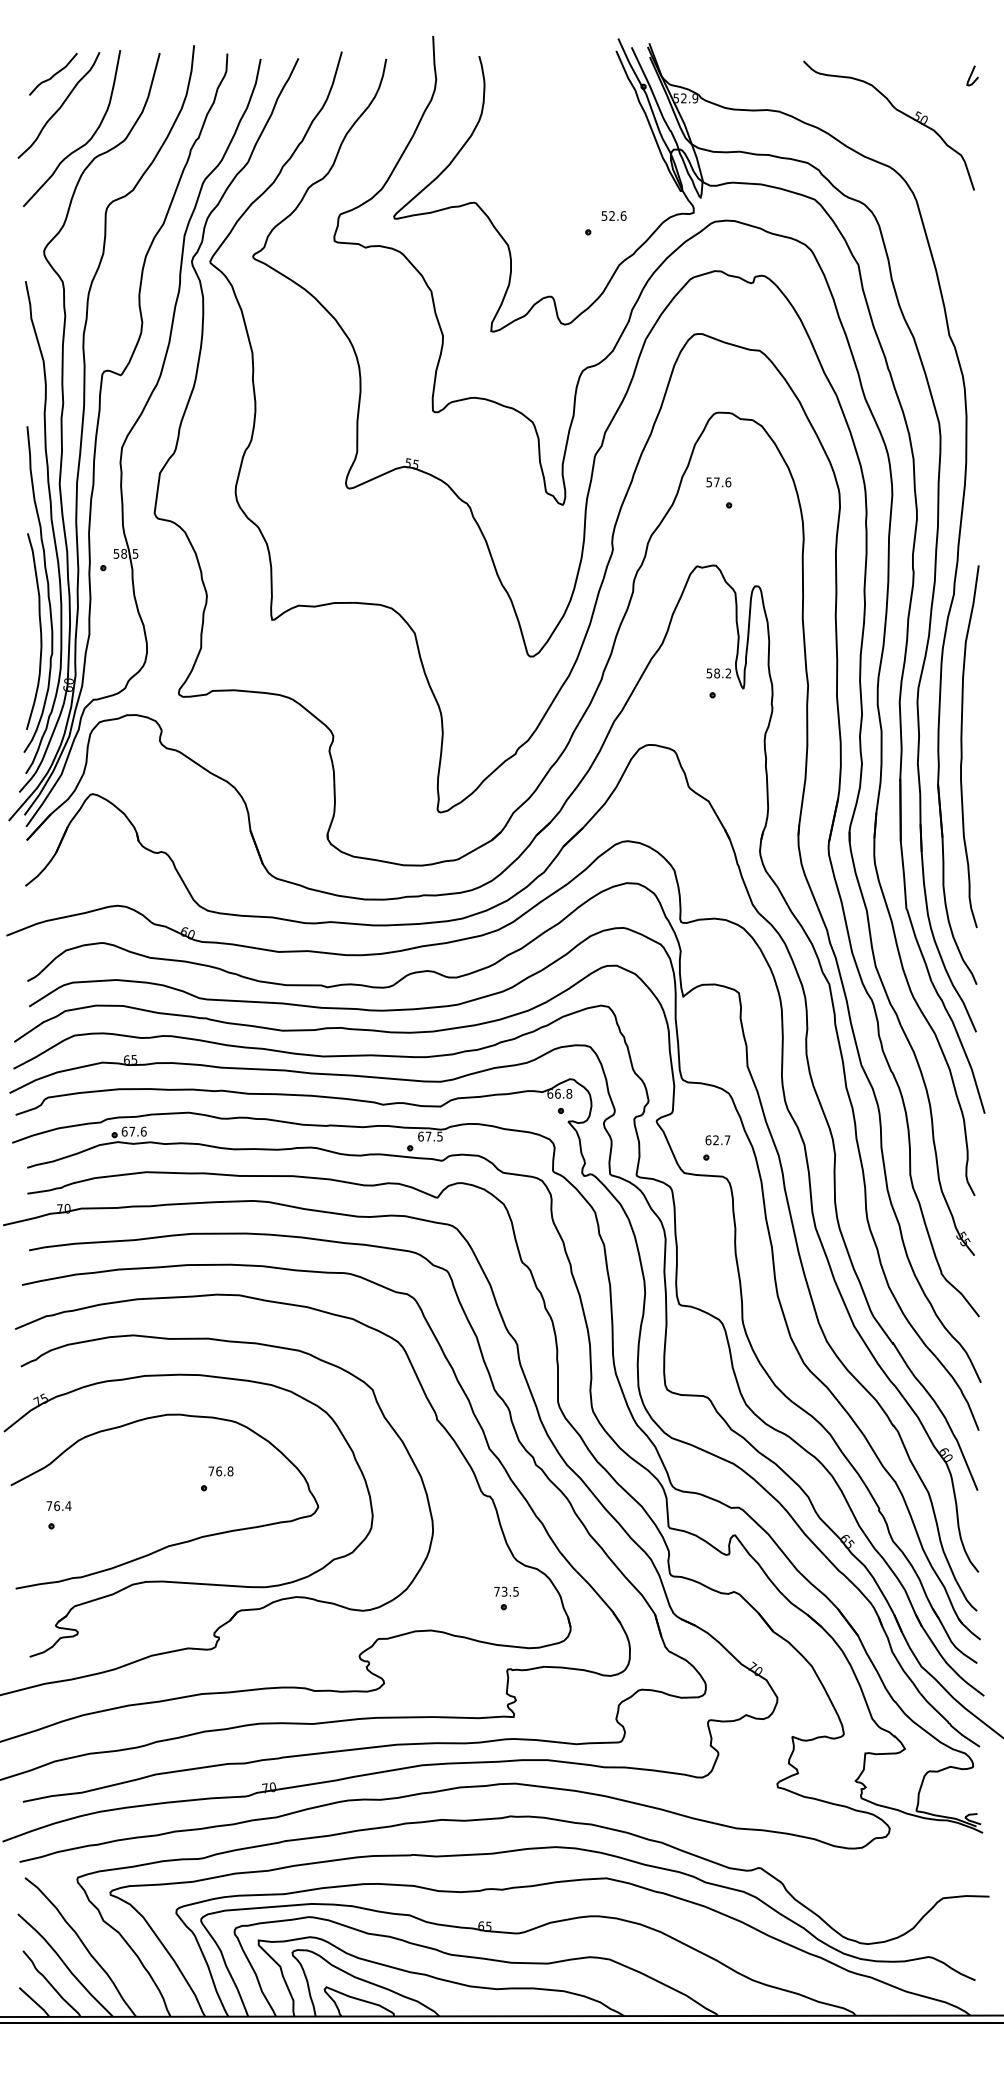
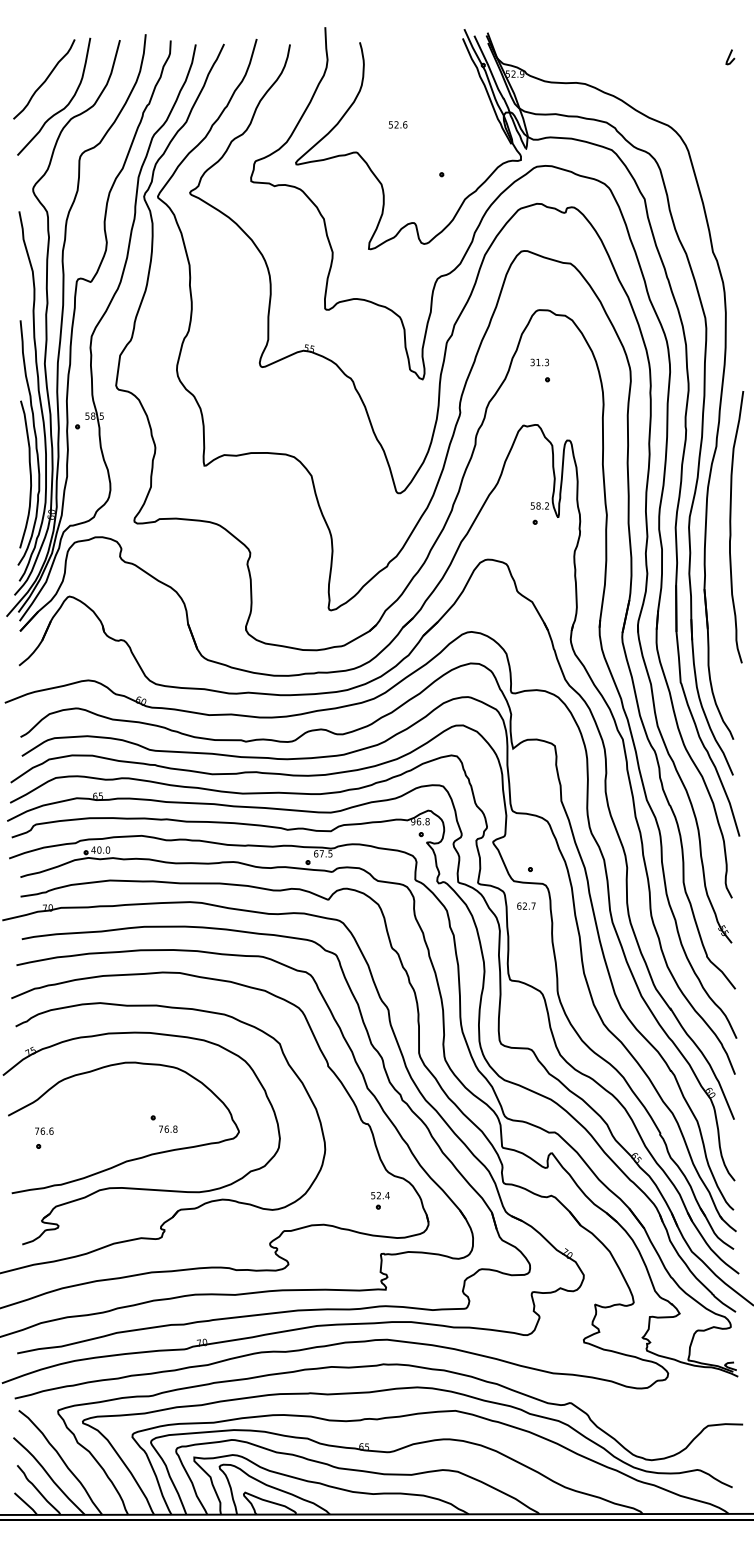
curve: (54, 73) -> (40, 55), removed
part: (897, 111) -> (674, 83), removed
text: (613, 215) -> (397, 124), moved
text: (718, 482) -> (539, 362), 57.6 -> 31.3
curve: (962, 746) -> (731, 527), moved
text: (550, 1093) -> (413, 821), 66.8 -> 96.8
text: (133, 1131) -> (100, 849), 67.6 -> 40.0
text: (717, 1140) -> (526, 906), moved
text: (220, 1471) -> (167, 1129), moved
text: (68, 1506) -> (51, 1131), 76.4 -> 76.6
text: (506, 1591) -> (380, 1195), 73.5 -> 52.4

